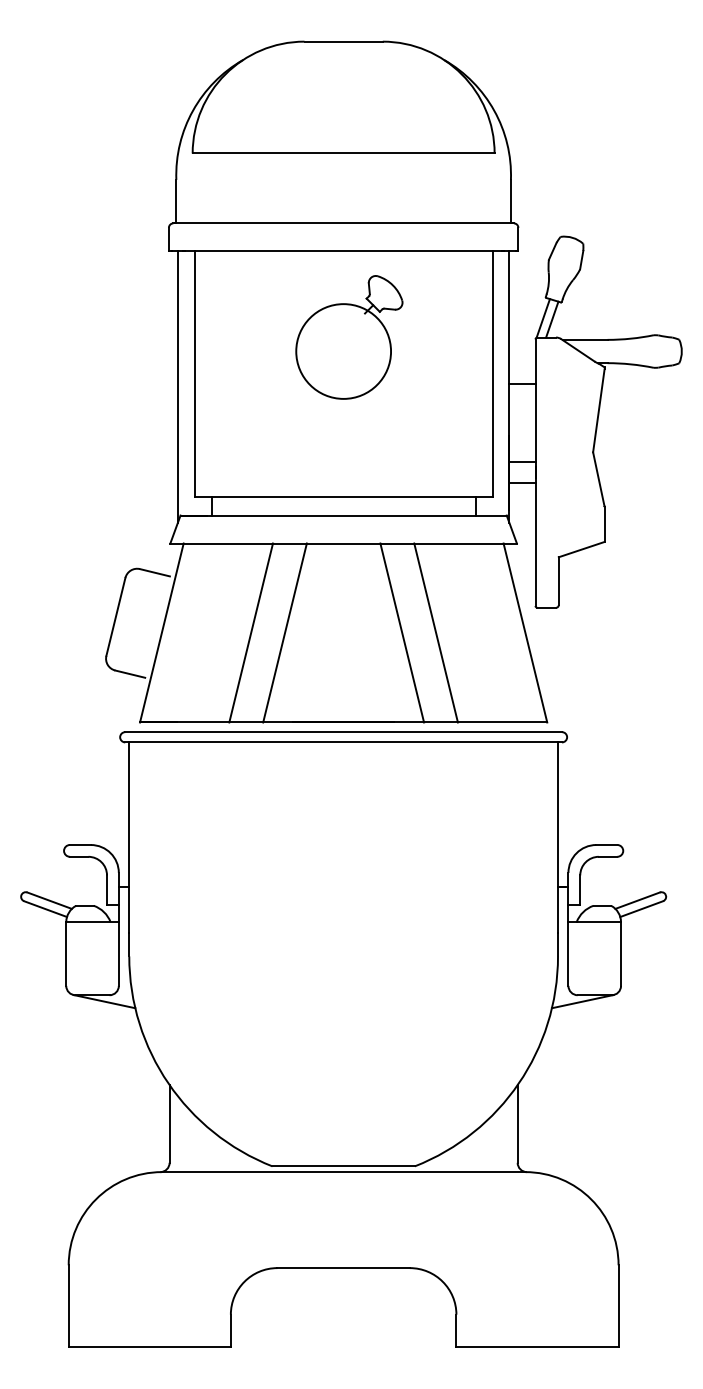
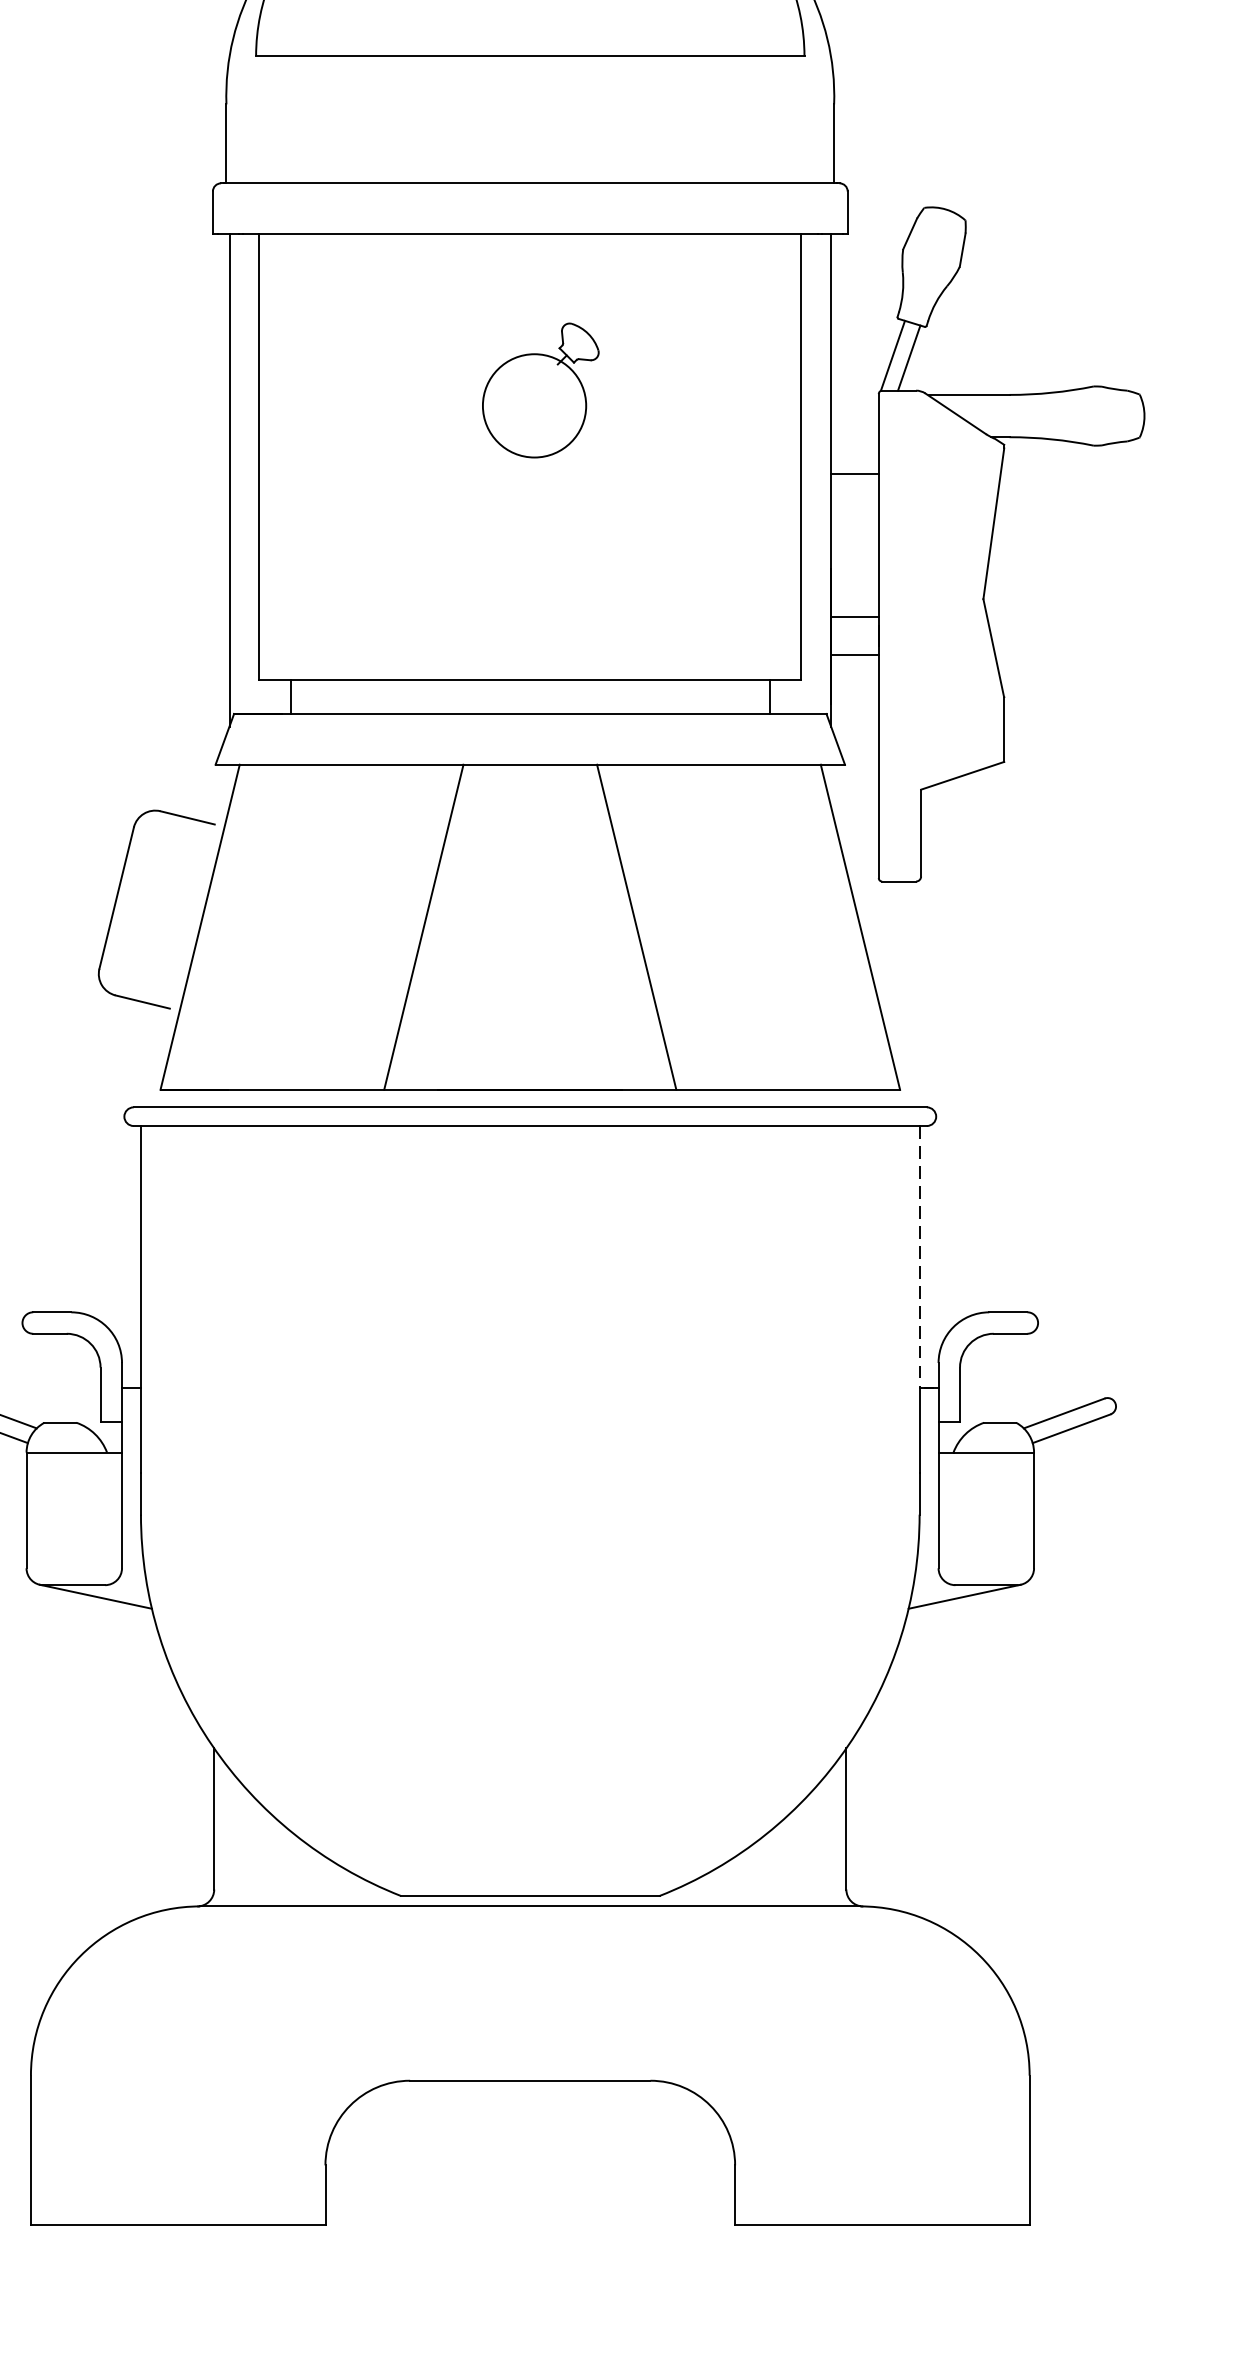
part: (349, 337) -> (540, 390), size x0.6
line: (250, 632) -> (361, 926), removed
line: (435, 632) -> (697, 926), removed
line: (558, 815) -> (920, 1258), solid -> dashed

